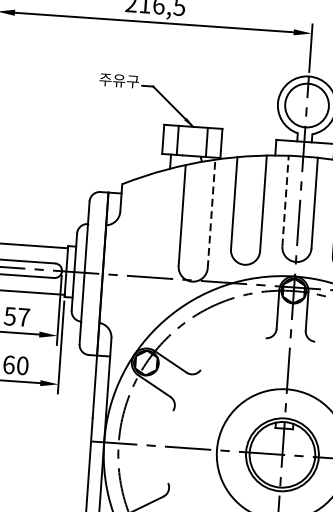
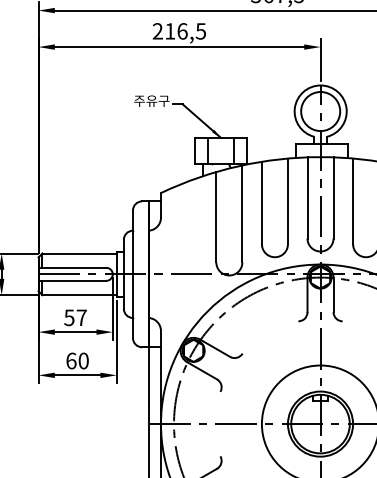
line: (285, 200) -> (307, 197), dashed -> solid
line: (211, 213) -> (242, 213), dashed -> solid

